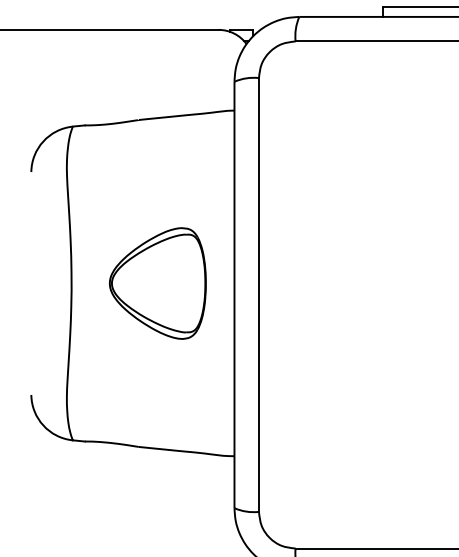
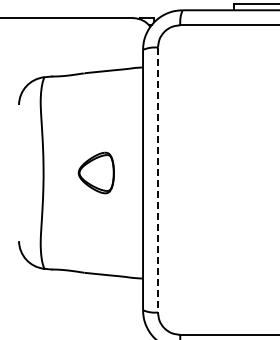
part: (158, 282) -> (96, 172), size x0.6
line: (258, 295) -> (157, 180), solid -> dashed

